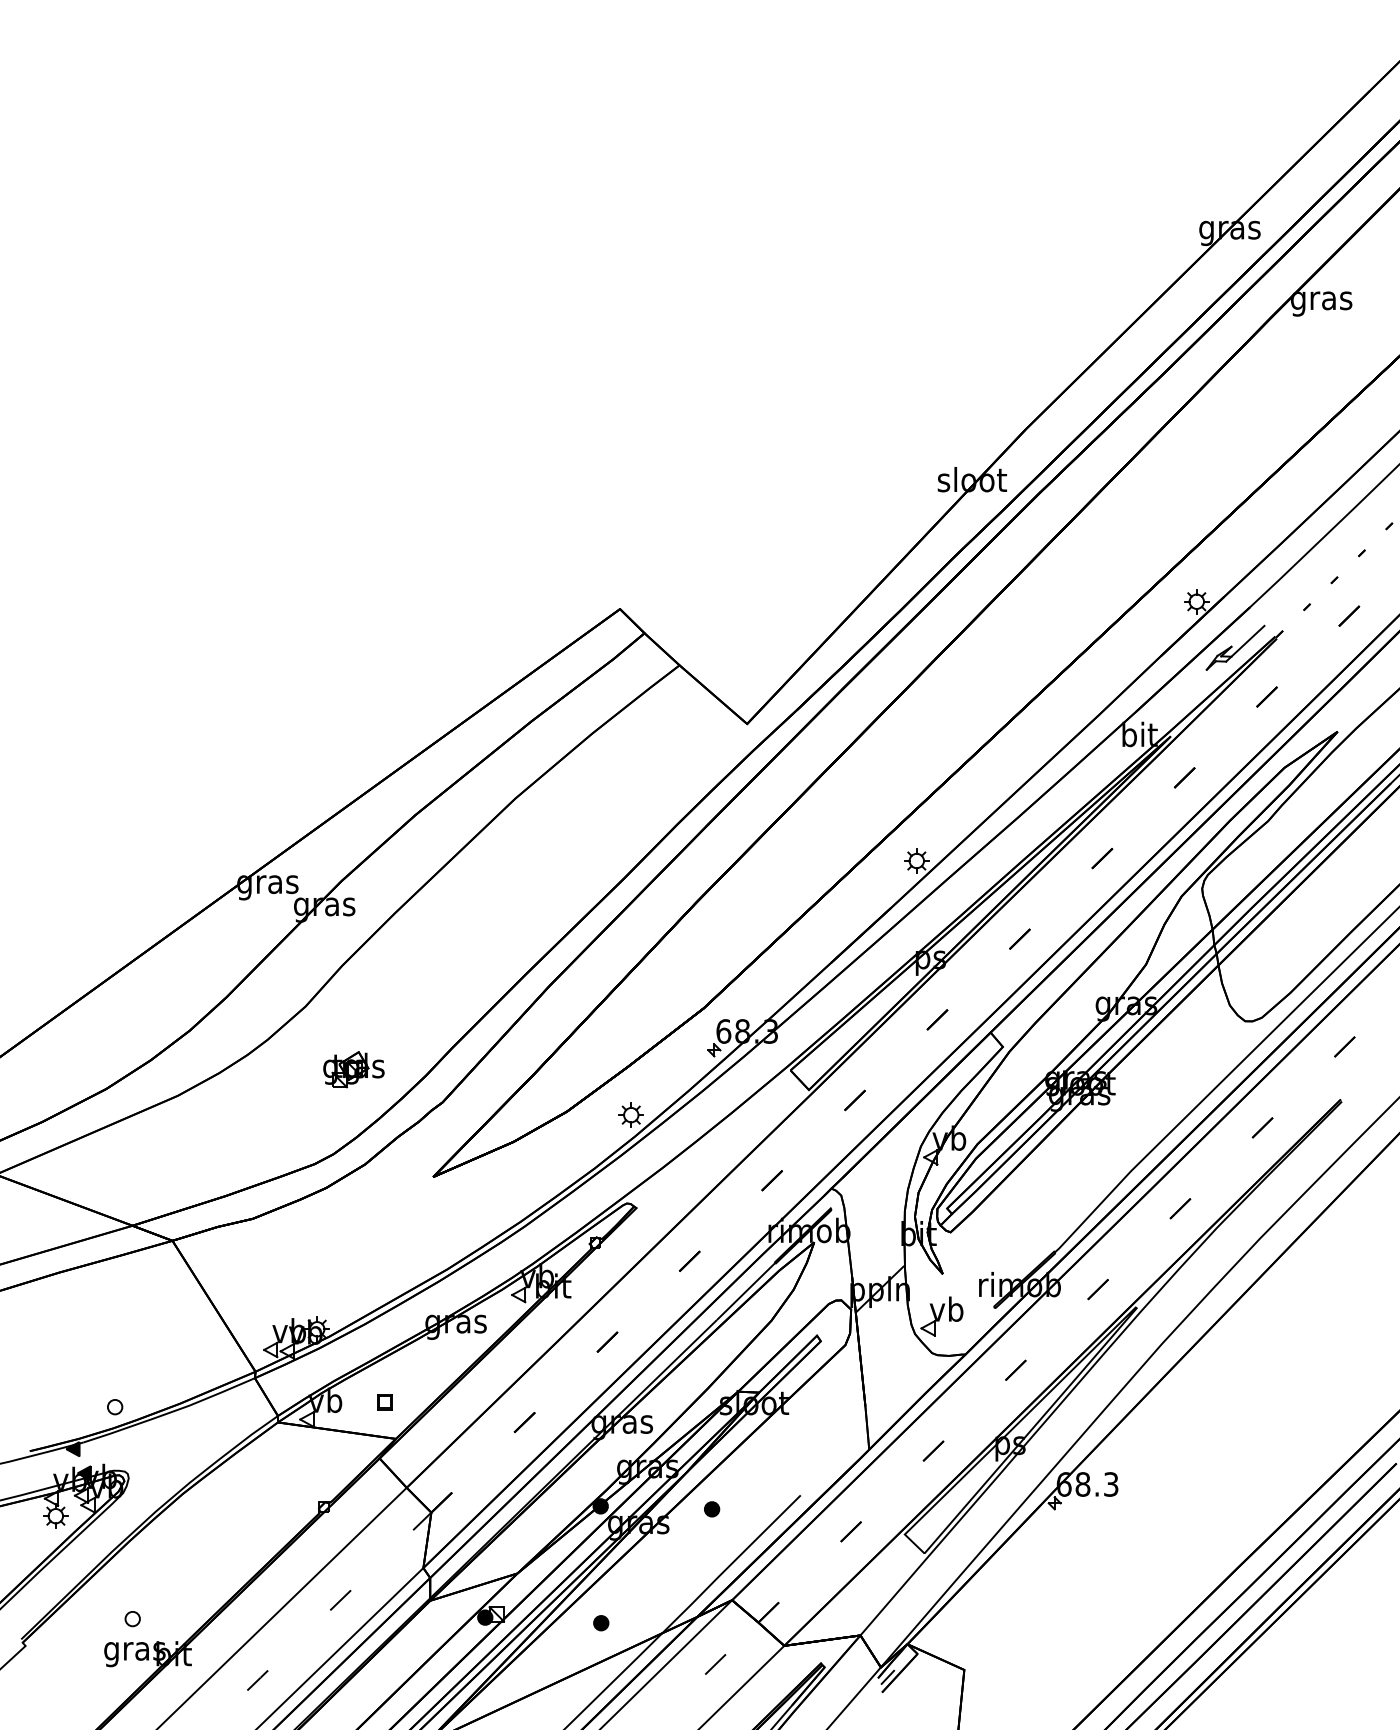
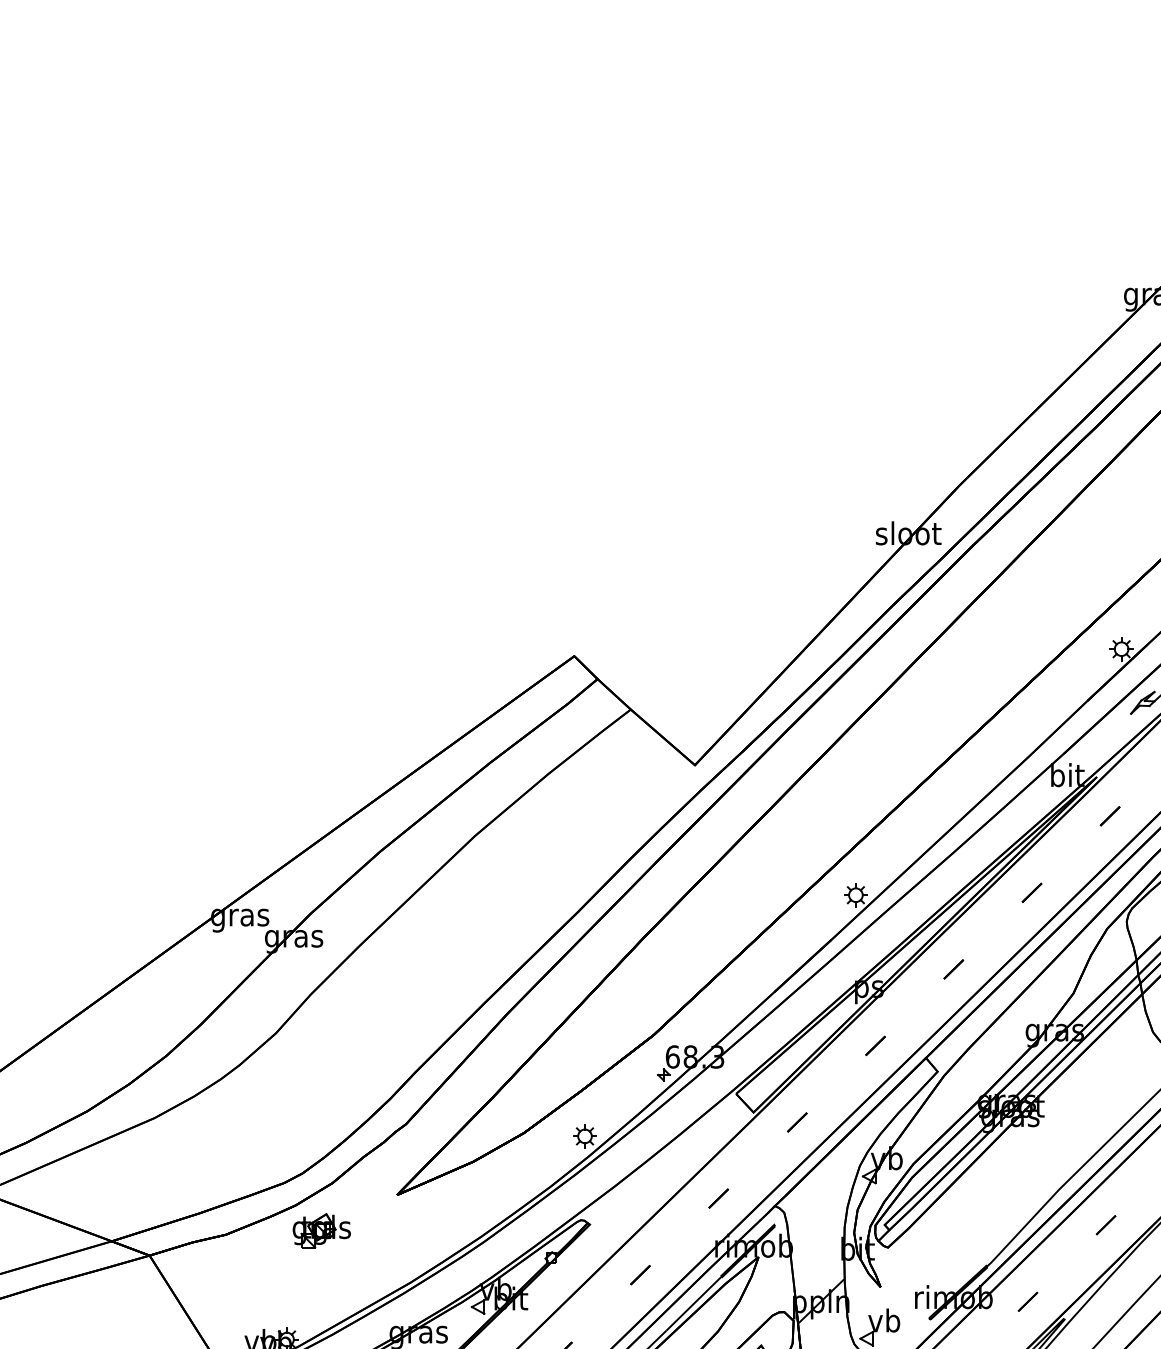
part: (353, 1069) -> (321, 1230), moved

